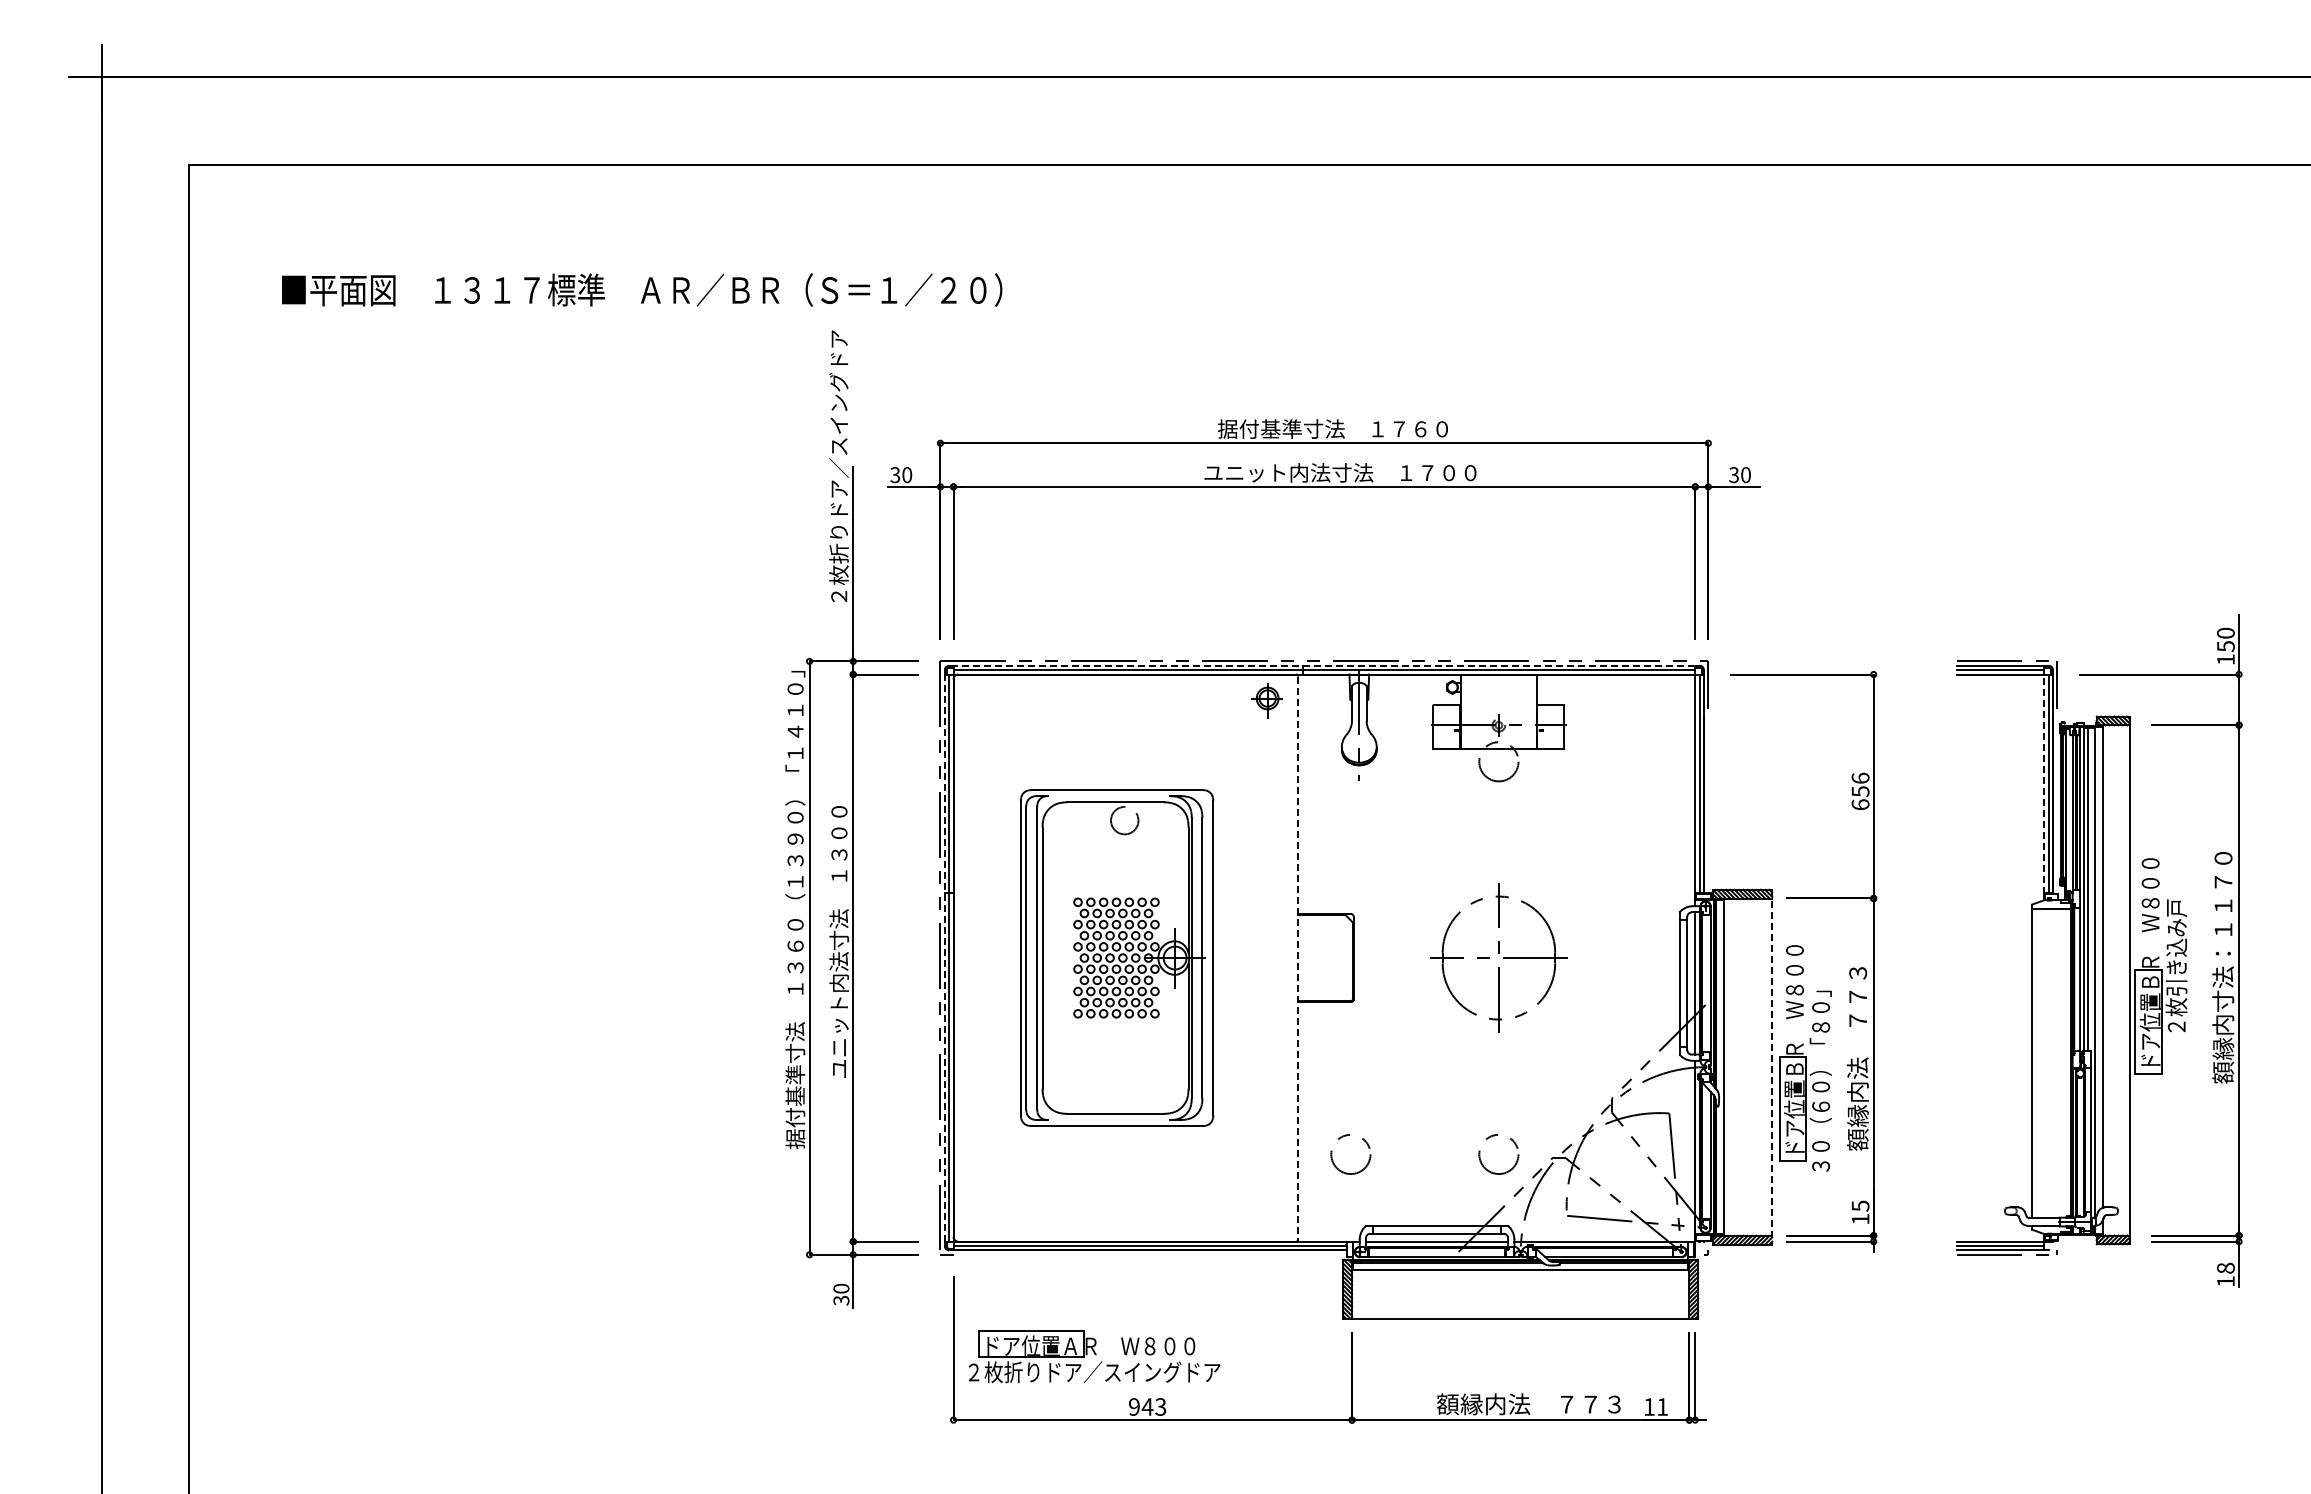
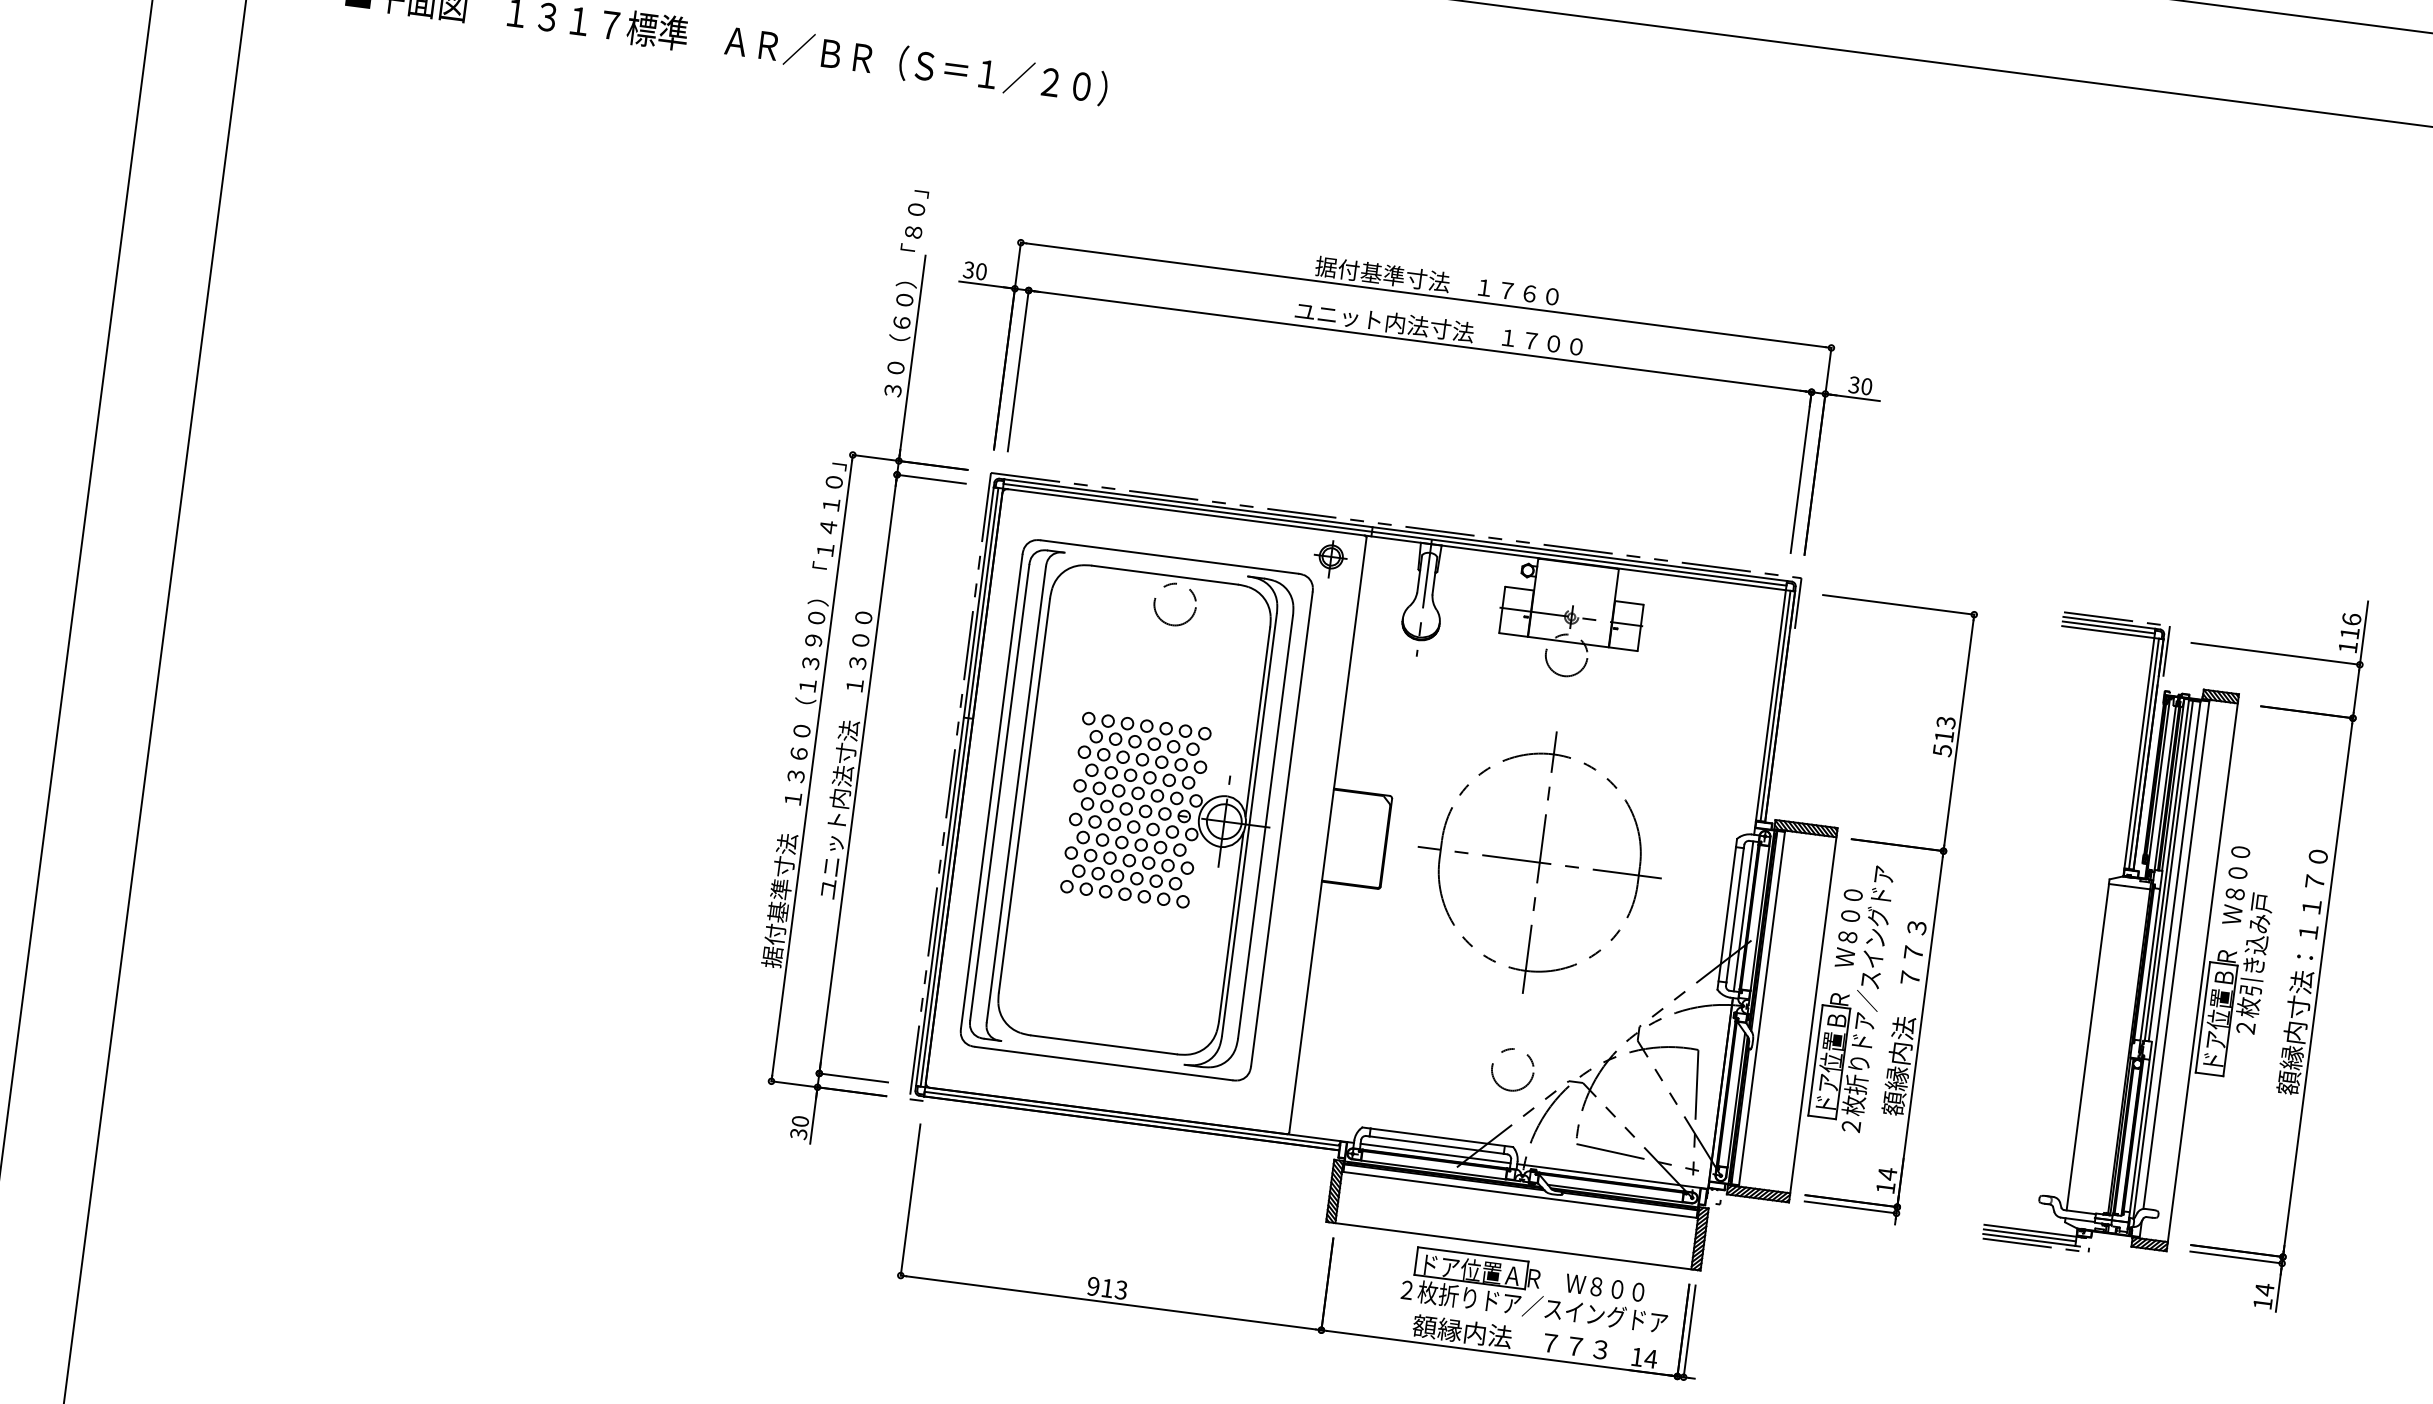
text: (838, 466) -> (910, 253), ２枚折りドア／スイングドア -> ３０（６０）「８０」
text: (2225, 639) -> (2350, 625), 150 -> 116
line: (1324, 665) -> (1395, 529), dashed -> solid
line: (2044, 779) -> (2140, 748), dashed -> solid
text: (1860, 791) -> (1944, 736), 656 -> 513
part: (1116, 957) -> (1136, 809), size x1.43
part: (1498, 957) -> (1539, 861), size x1.67
line: (944, 958) -> (954, 787), dashed -> solid
line: (1298, 958) -> (1328, 835), dashed -> solid
text: (1820, 1045) -> (1867, 998), ３０（６０）「８０」 -> ２枚折りドア／スイングドア
line: (1772, 1067) -> (1813, 1015), dashed -> solid
circle: (1350, 1154) -> (1356, 1049), removed
text: (1860, 1206) -> (1887, 1174), 15 -> 14
text: (2225, 1268) -> (2264, 1289), 18 -> 14
part: (1094, 1356) -> (1536, 1289), moved
text: (1147, 1406) -> (1107, 1287), 943 -> 913
text: (1662, 1406) -> (1650, 1358), 11 -> 14

